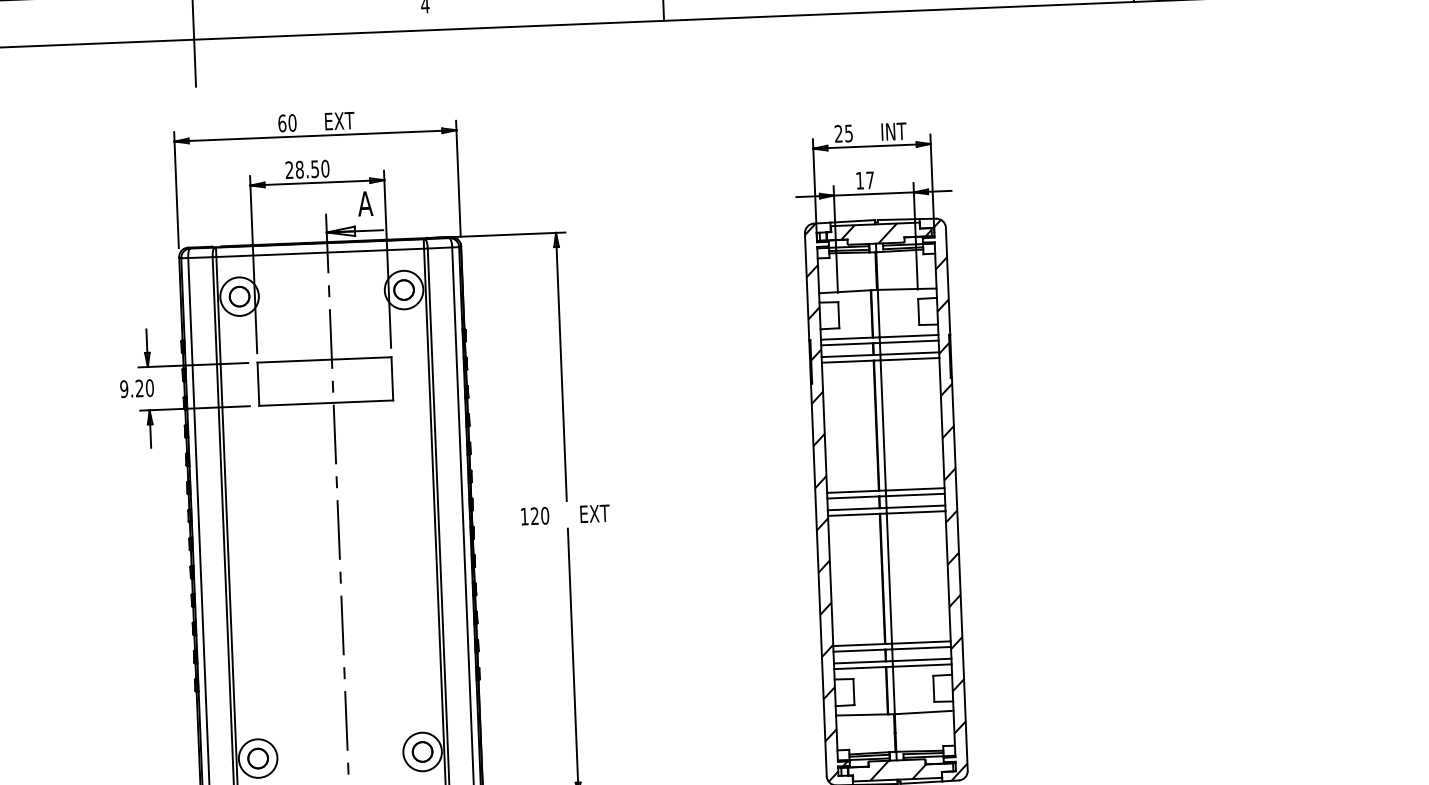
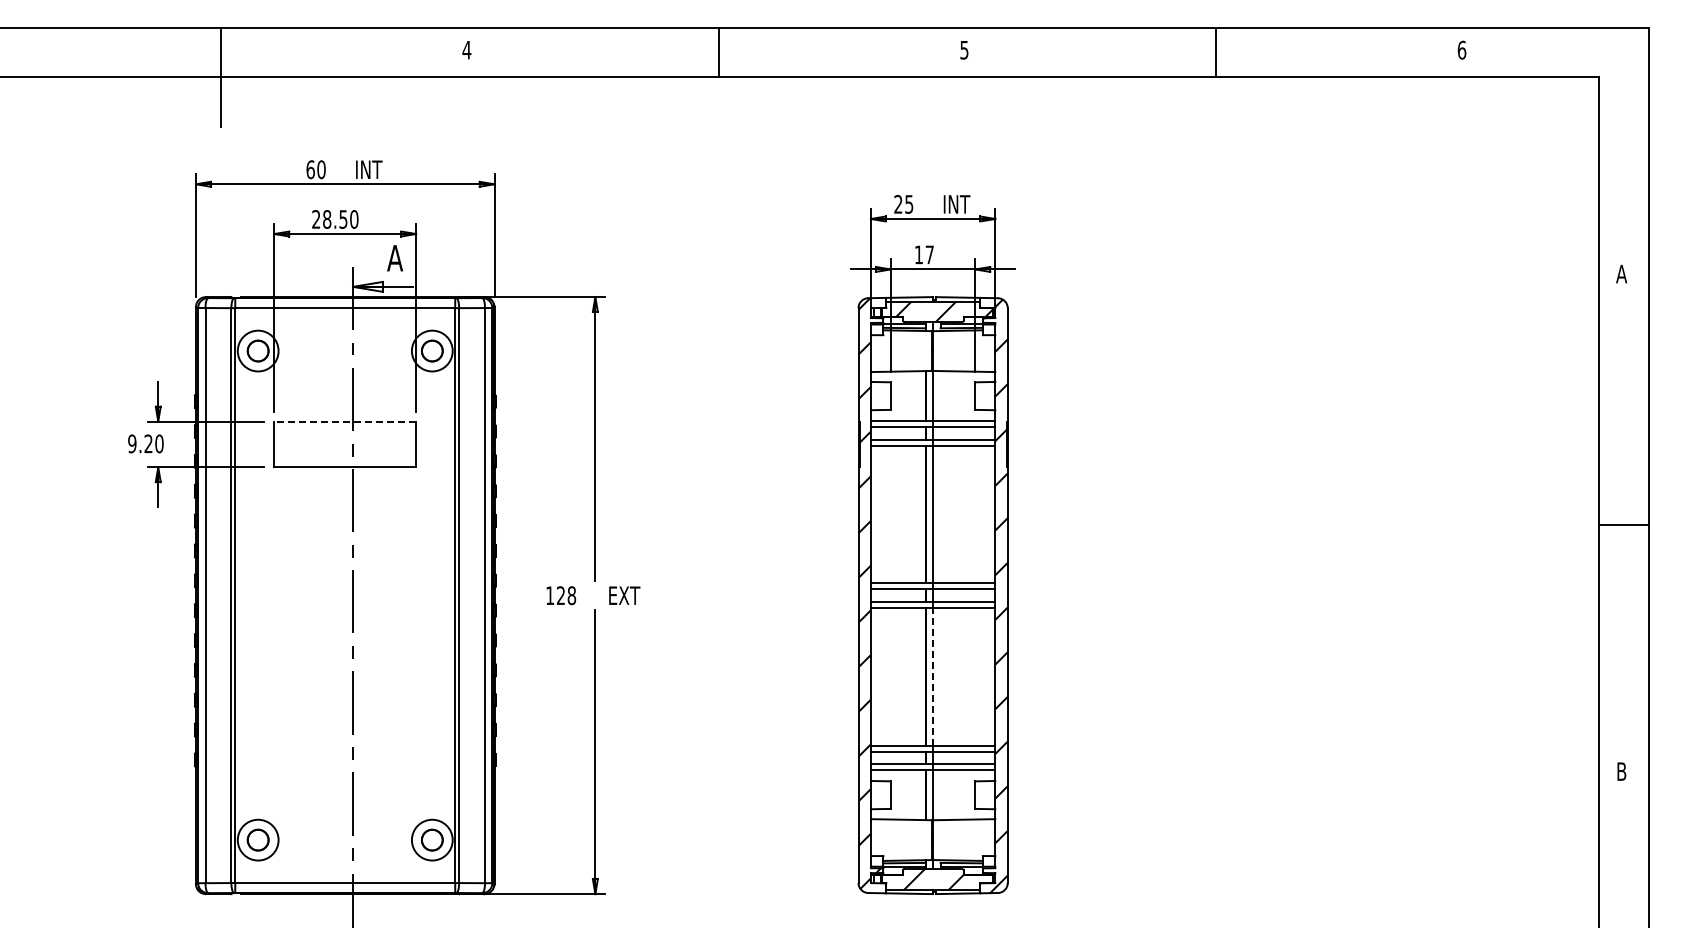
text: (340, 120) -> (372, 169), EXT -> INT
line: (324, 359) -> (345, 421), solid -> dashed
text: (544, 515) -> (571, 595), 120 -> 128
line: (889, 578) -> (933, 676), solid -> dashed

